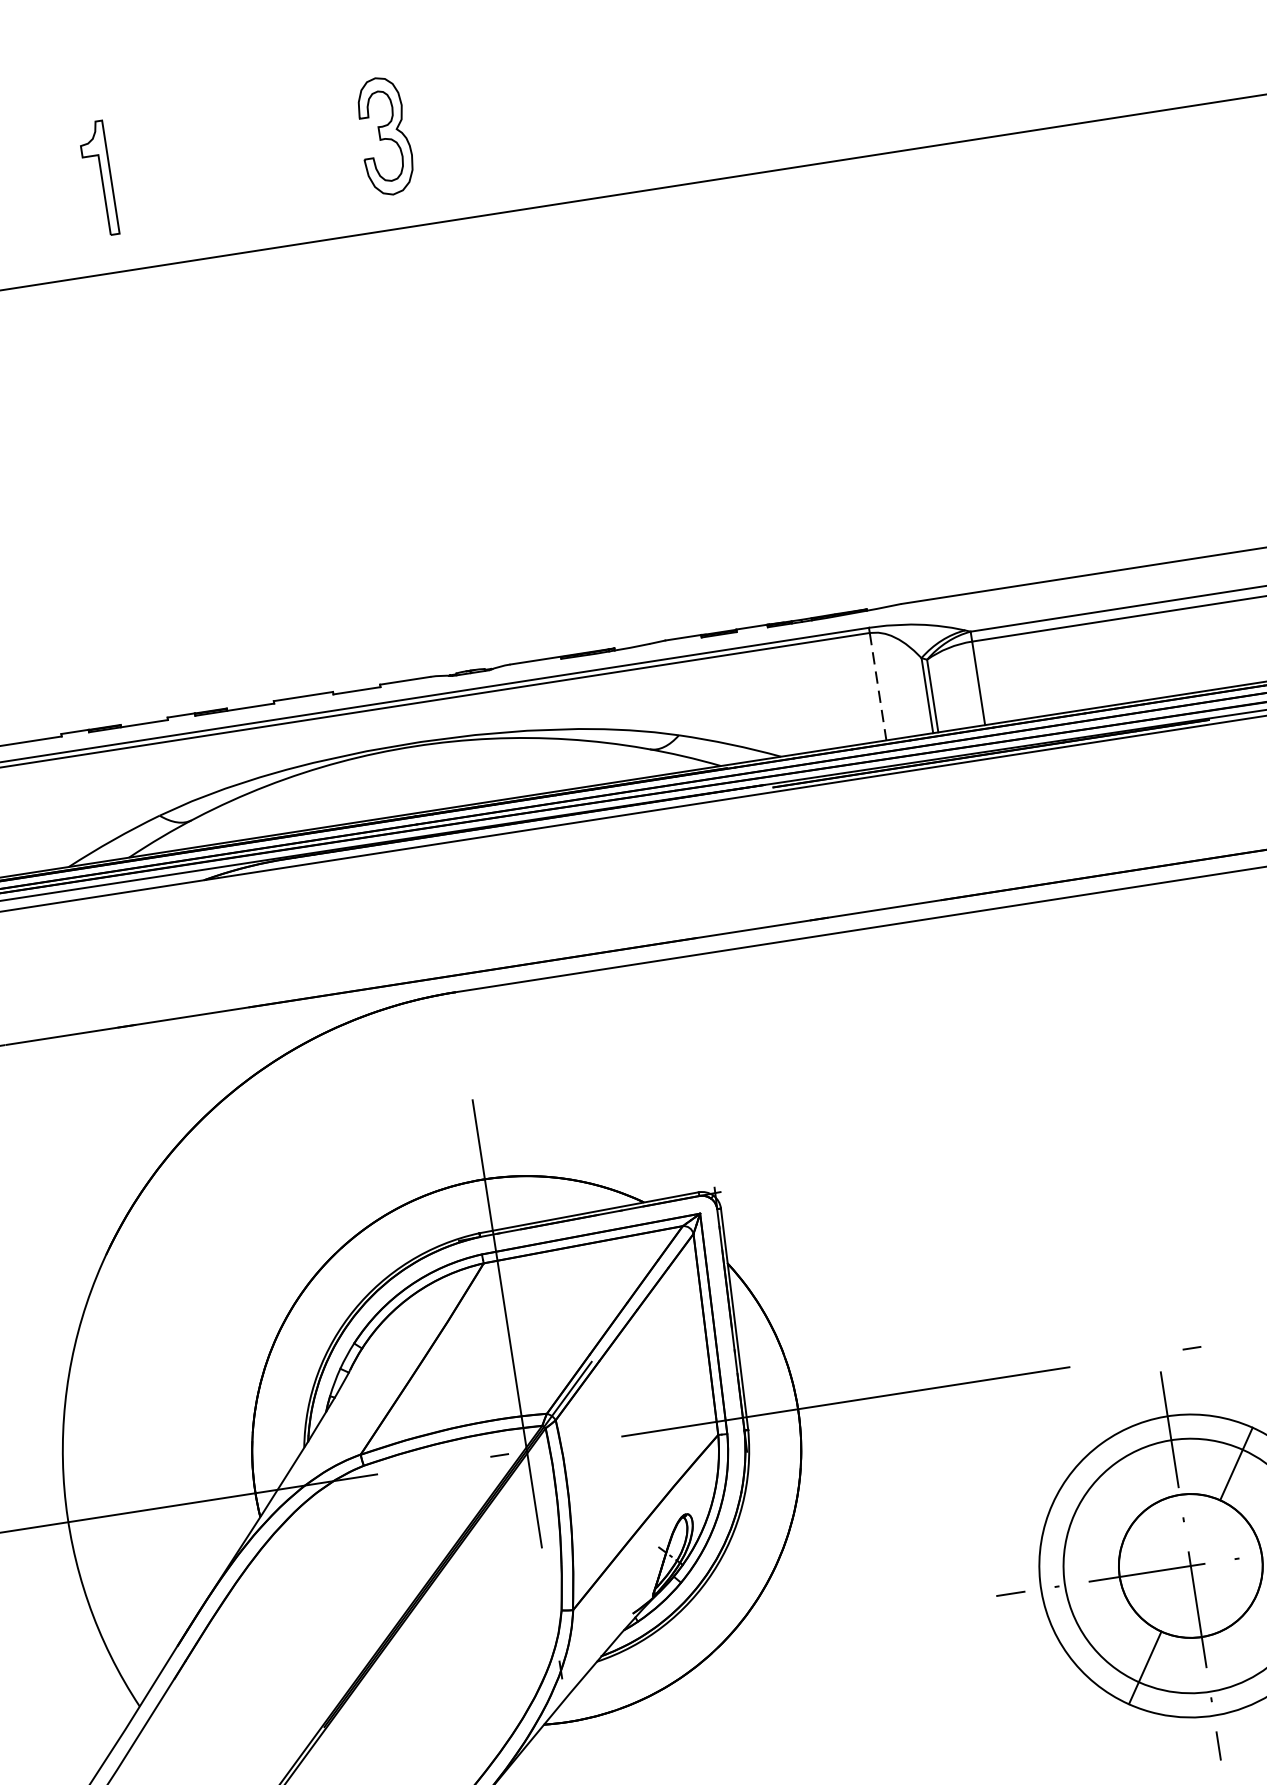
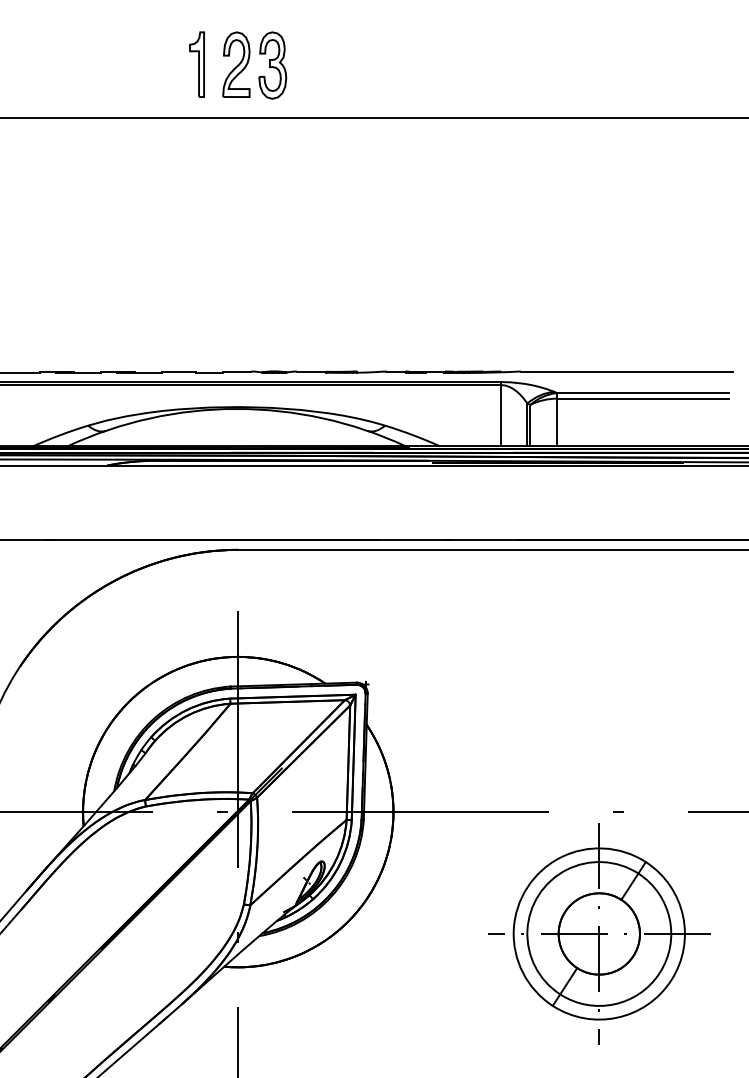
part: (321, 144) -> (236, 64), added
part: (97, 178) -> (196, 64), moved
line: (877, 686) -> (500, 415), dashed -> solid

